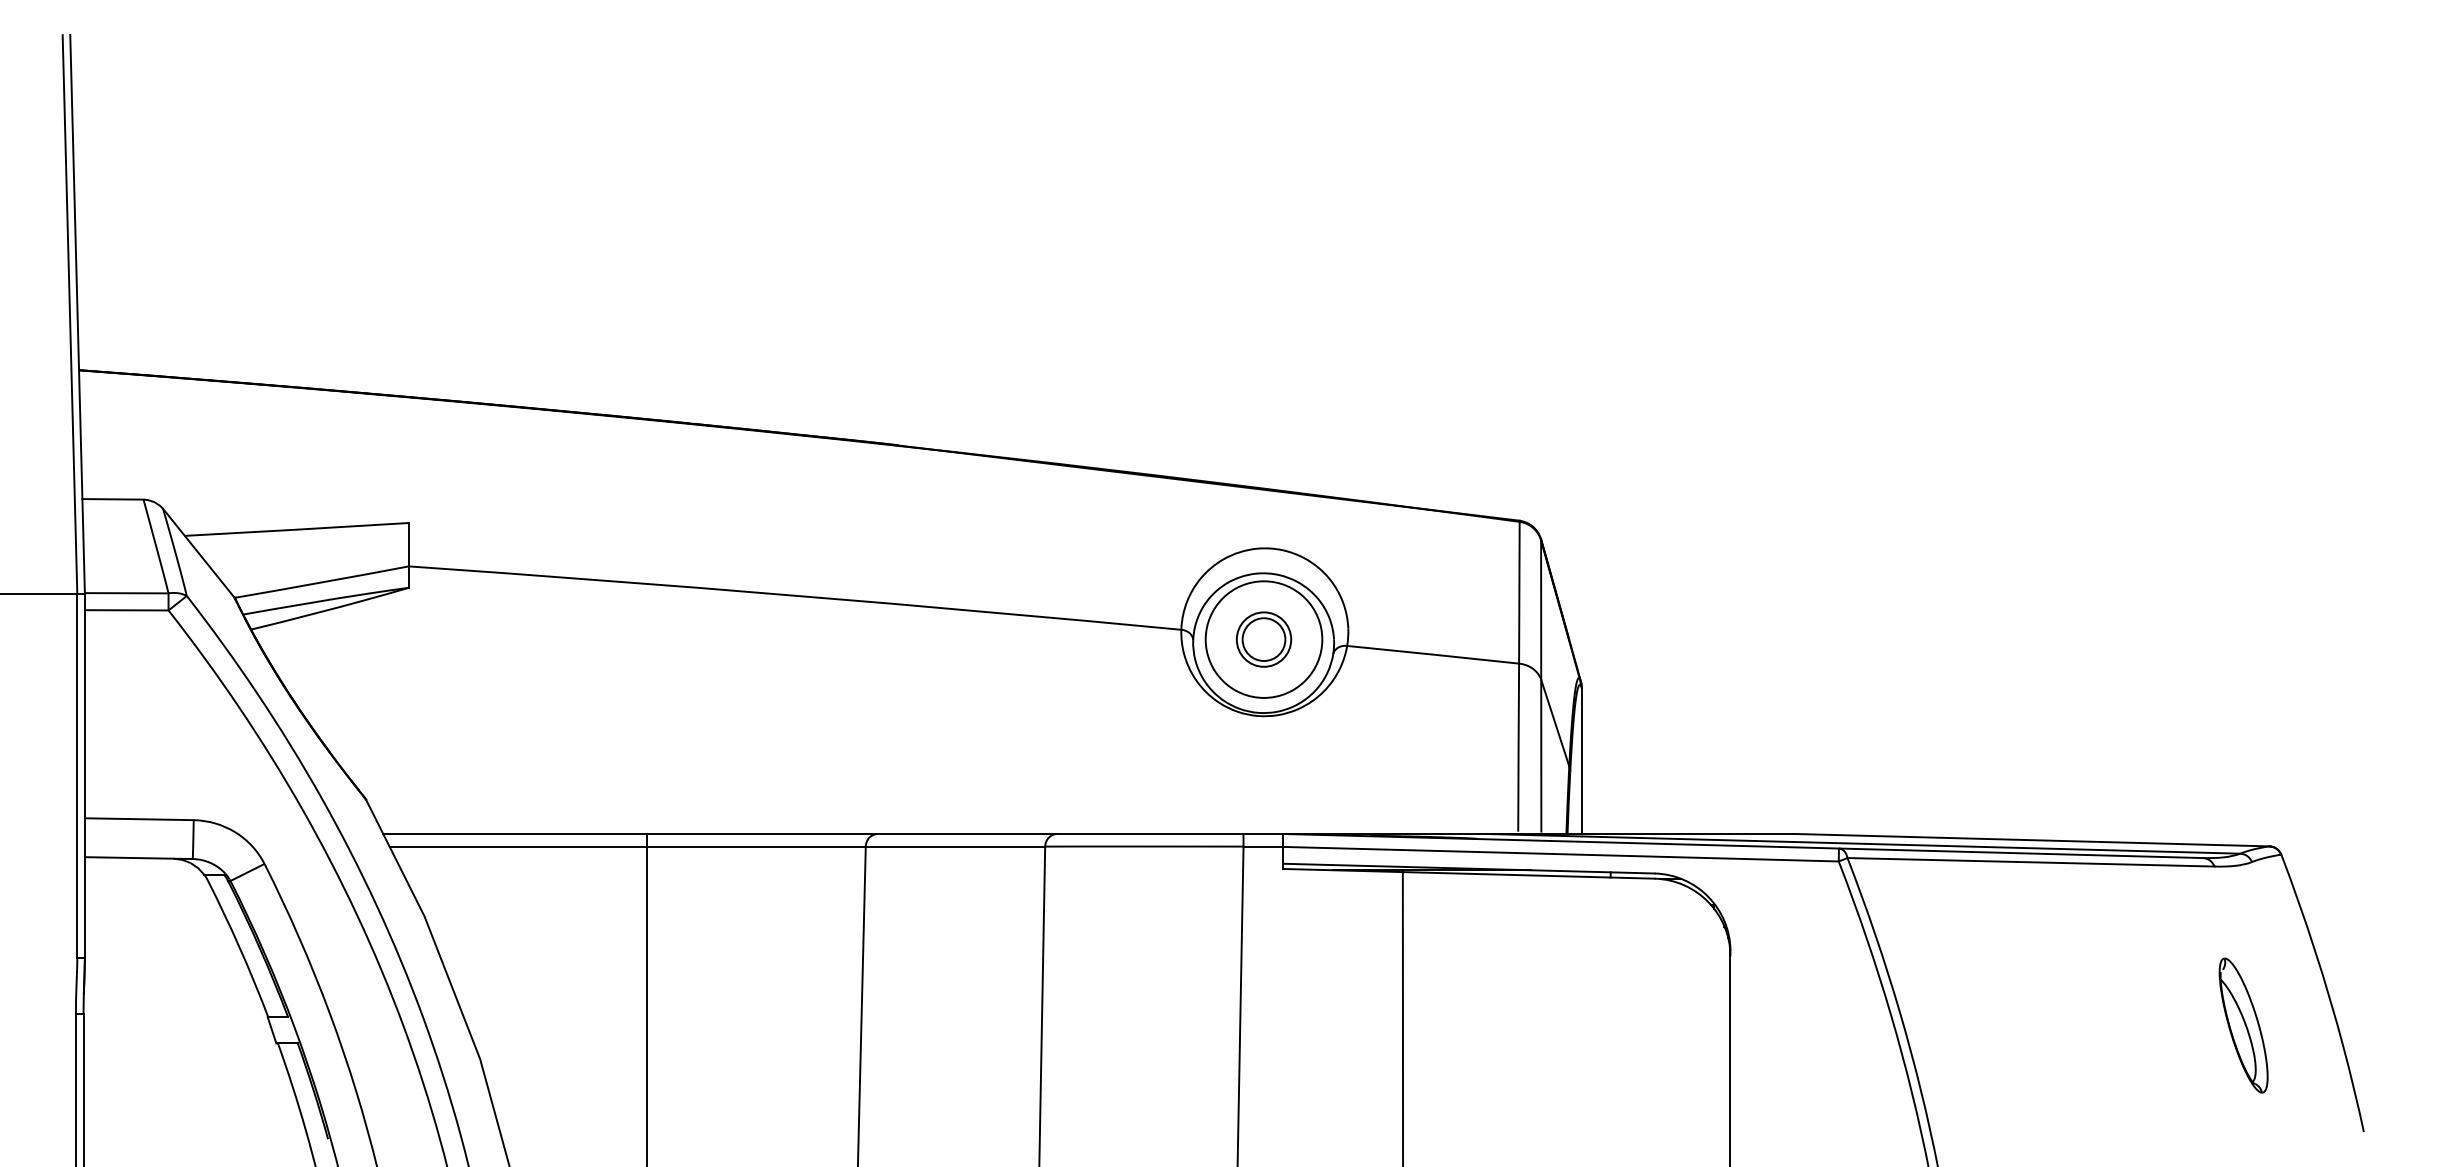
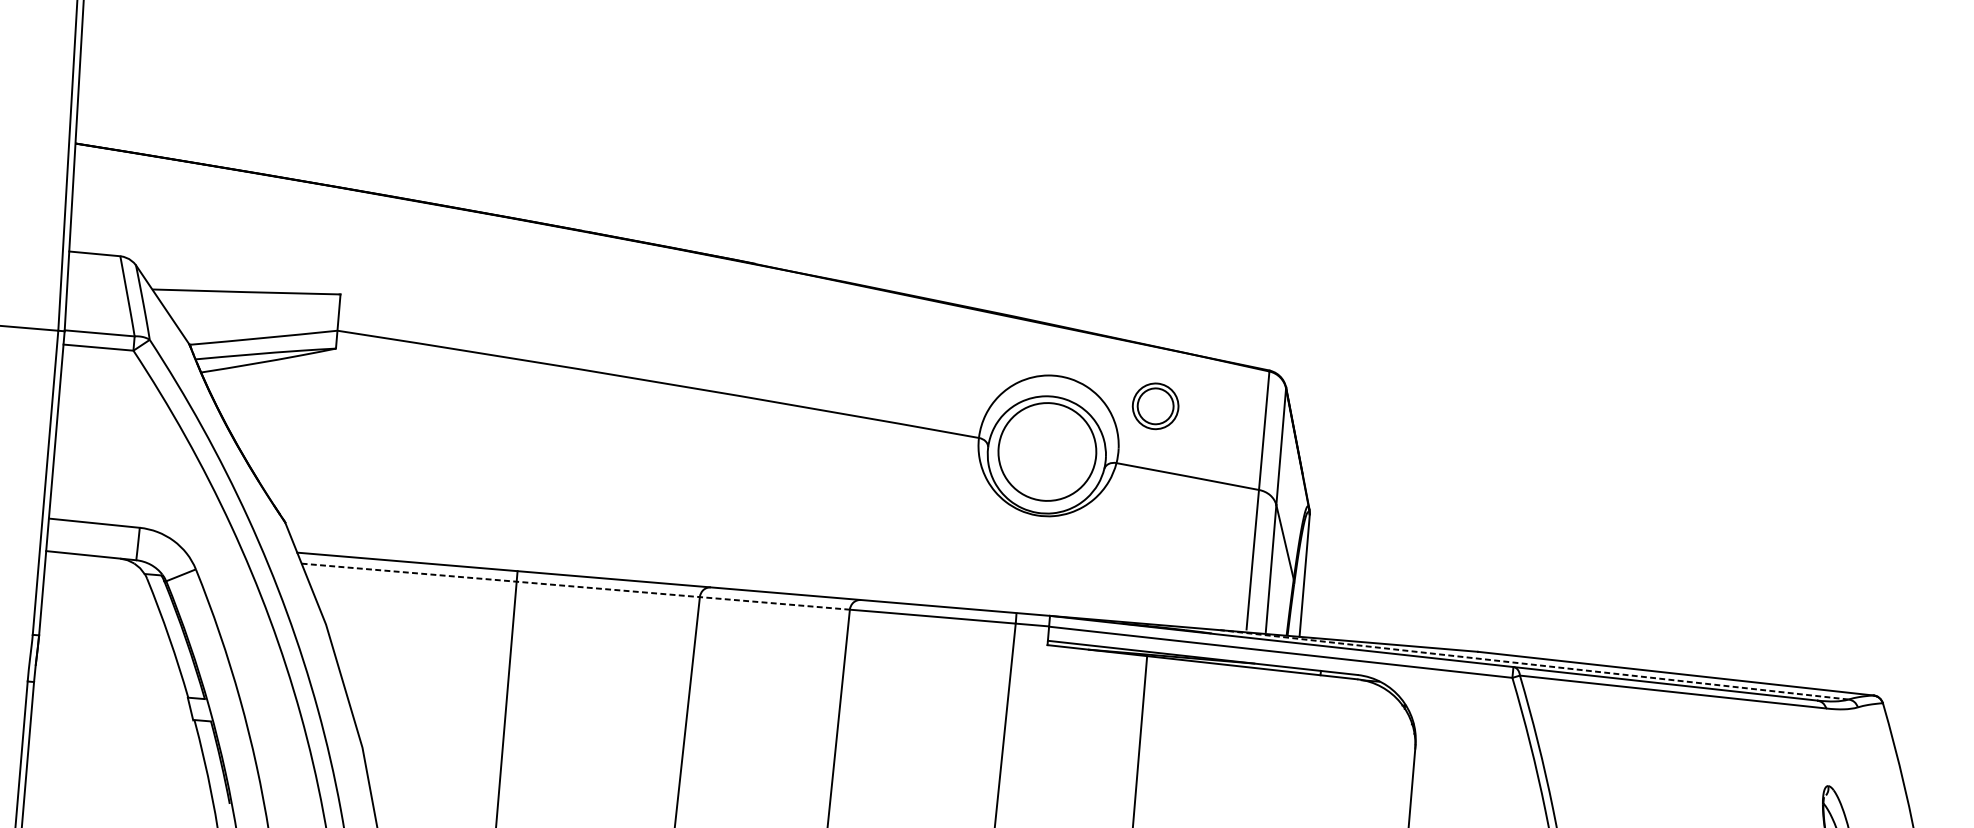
part: (1263, 639) -> (1155, 406), moved
line: (1863, 843) -> (1534, 664), solid -> dashed
line: (717, 846) -> (575, 586), solid -> dashed

